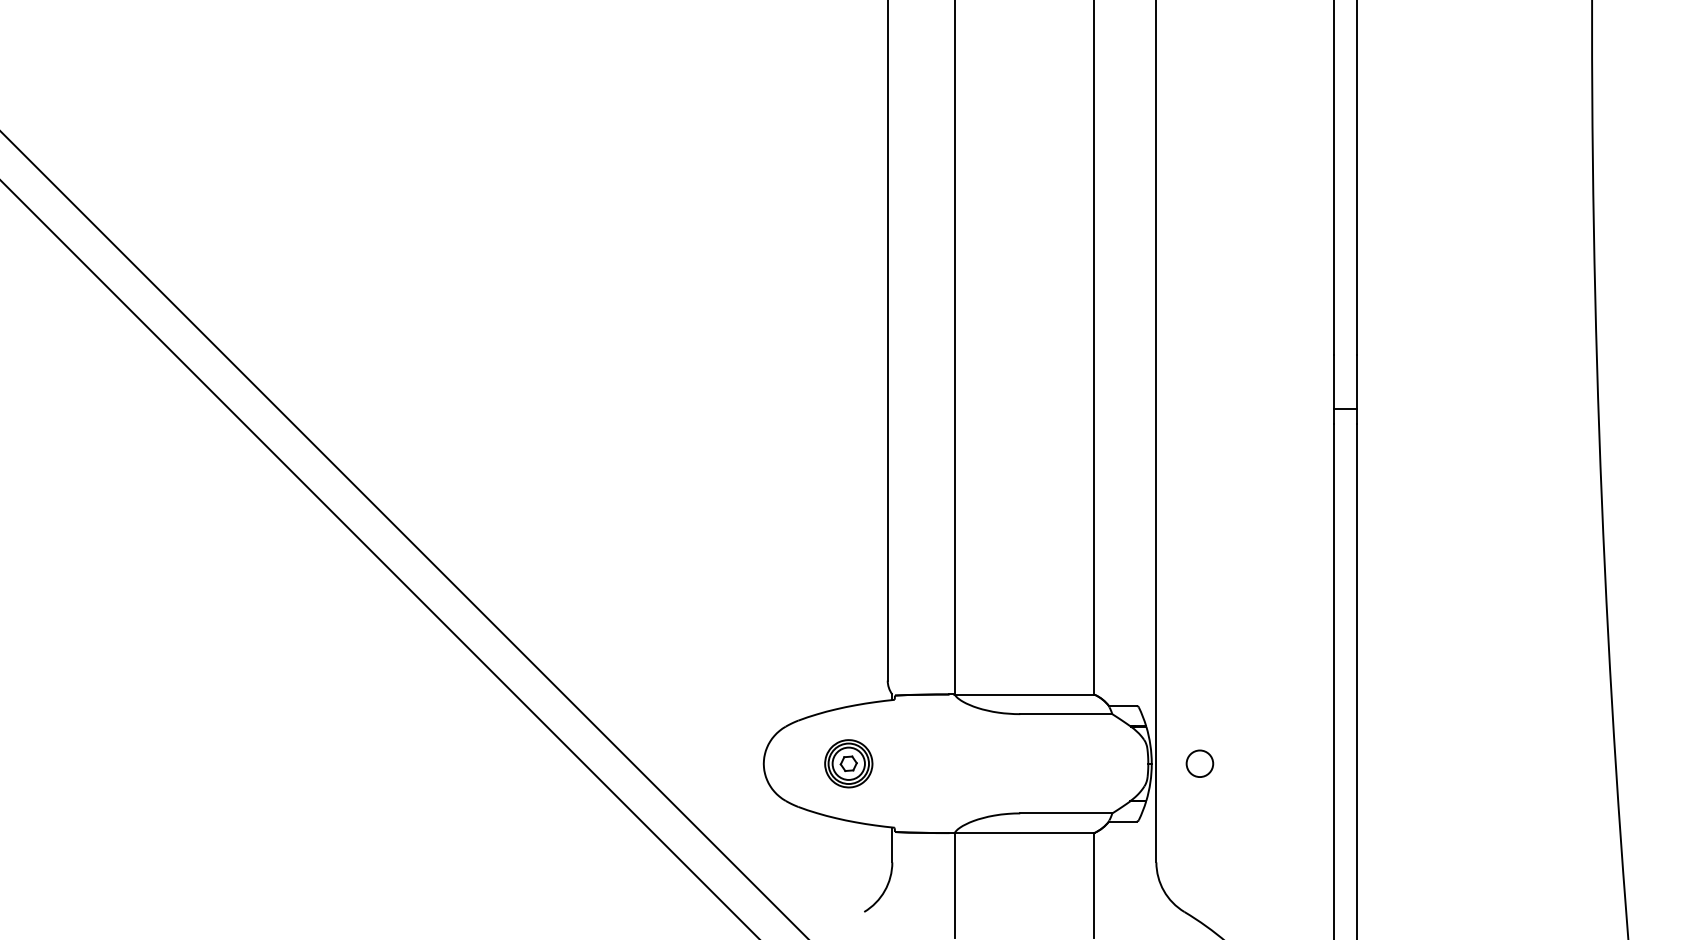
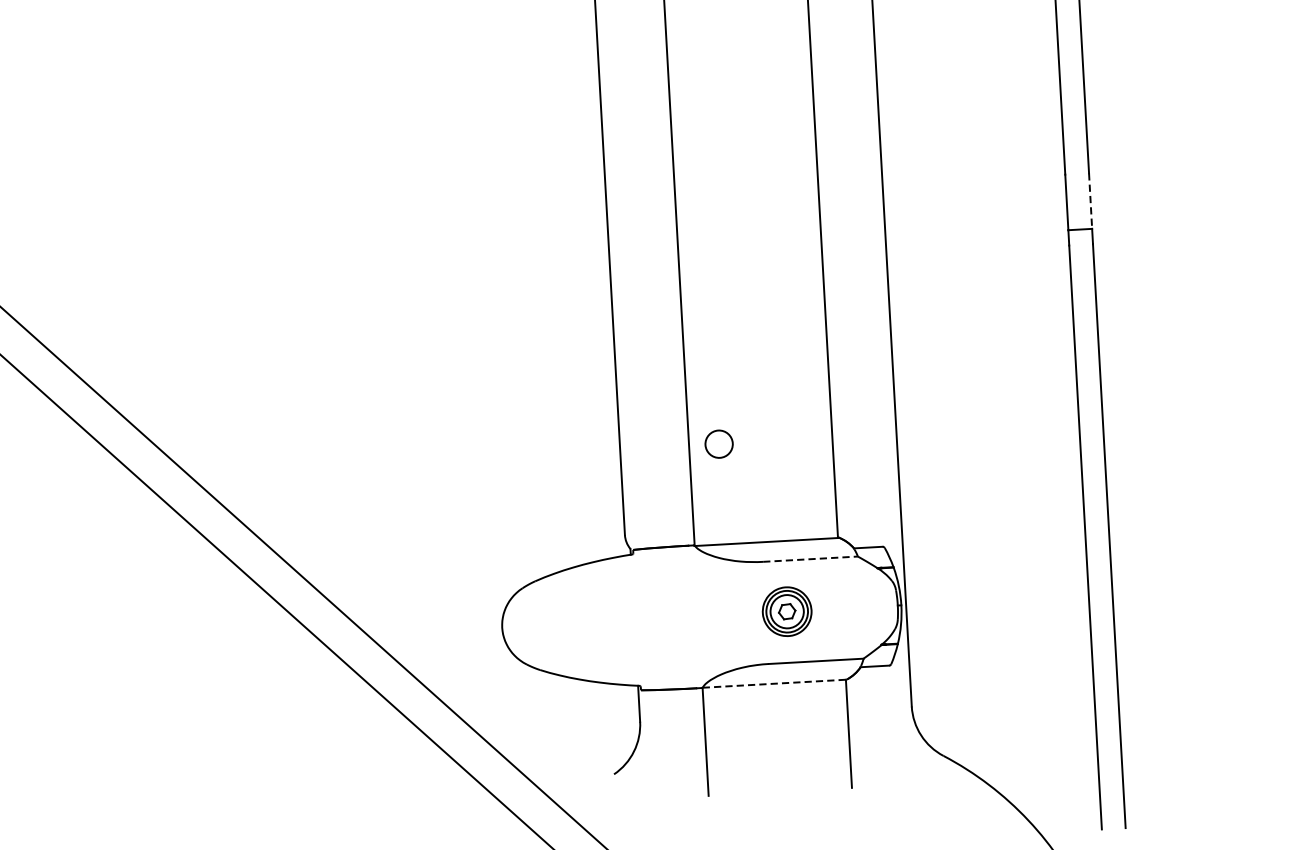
line: (1357, 382) -> (1091, 201), solid -> dashed
line: (1066, 714) -> (810, 559), solid -> dashed
part: (848, 763) -> (786, 611), moved
circle: (1199, 763) -> (718, 443), moved
line: (1024, 832) -> (774, 683), solid -> dashed

